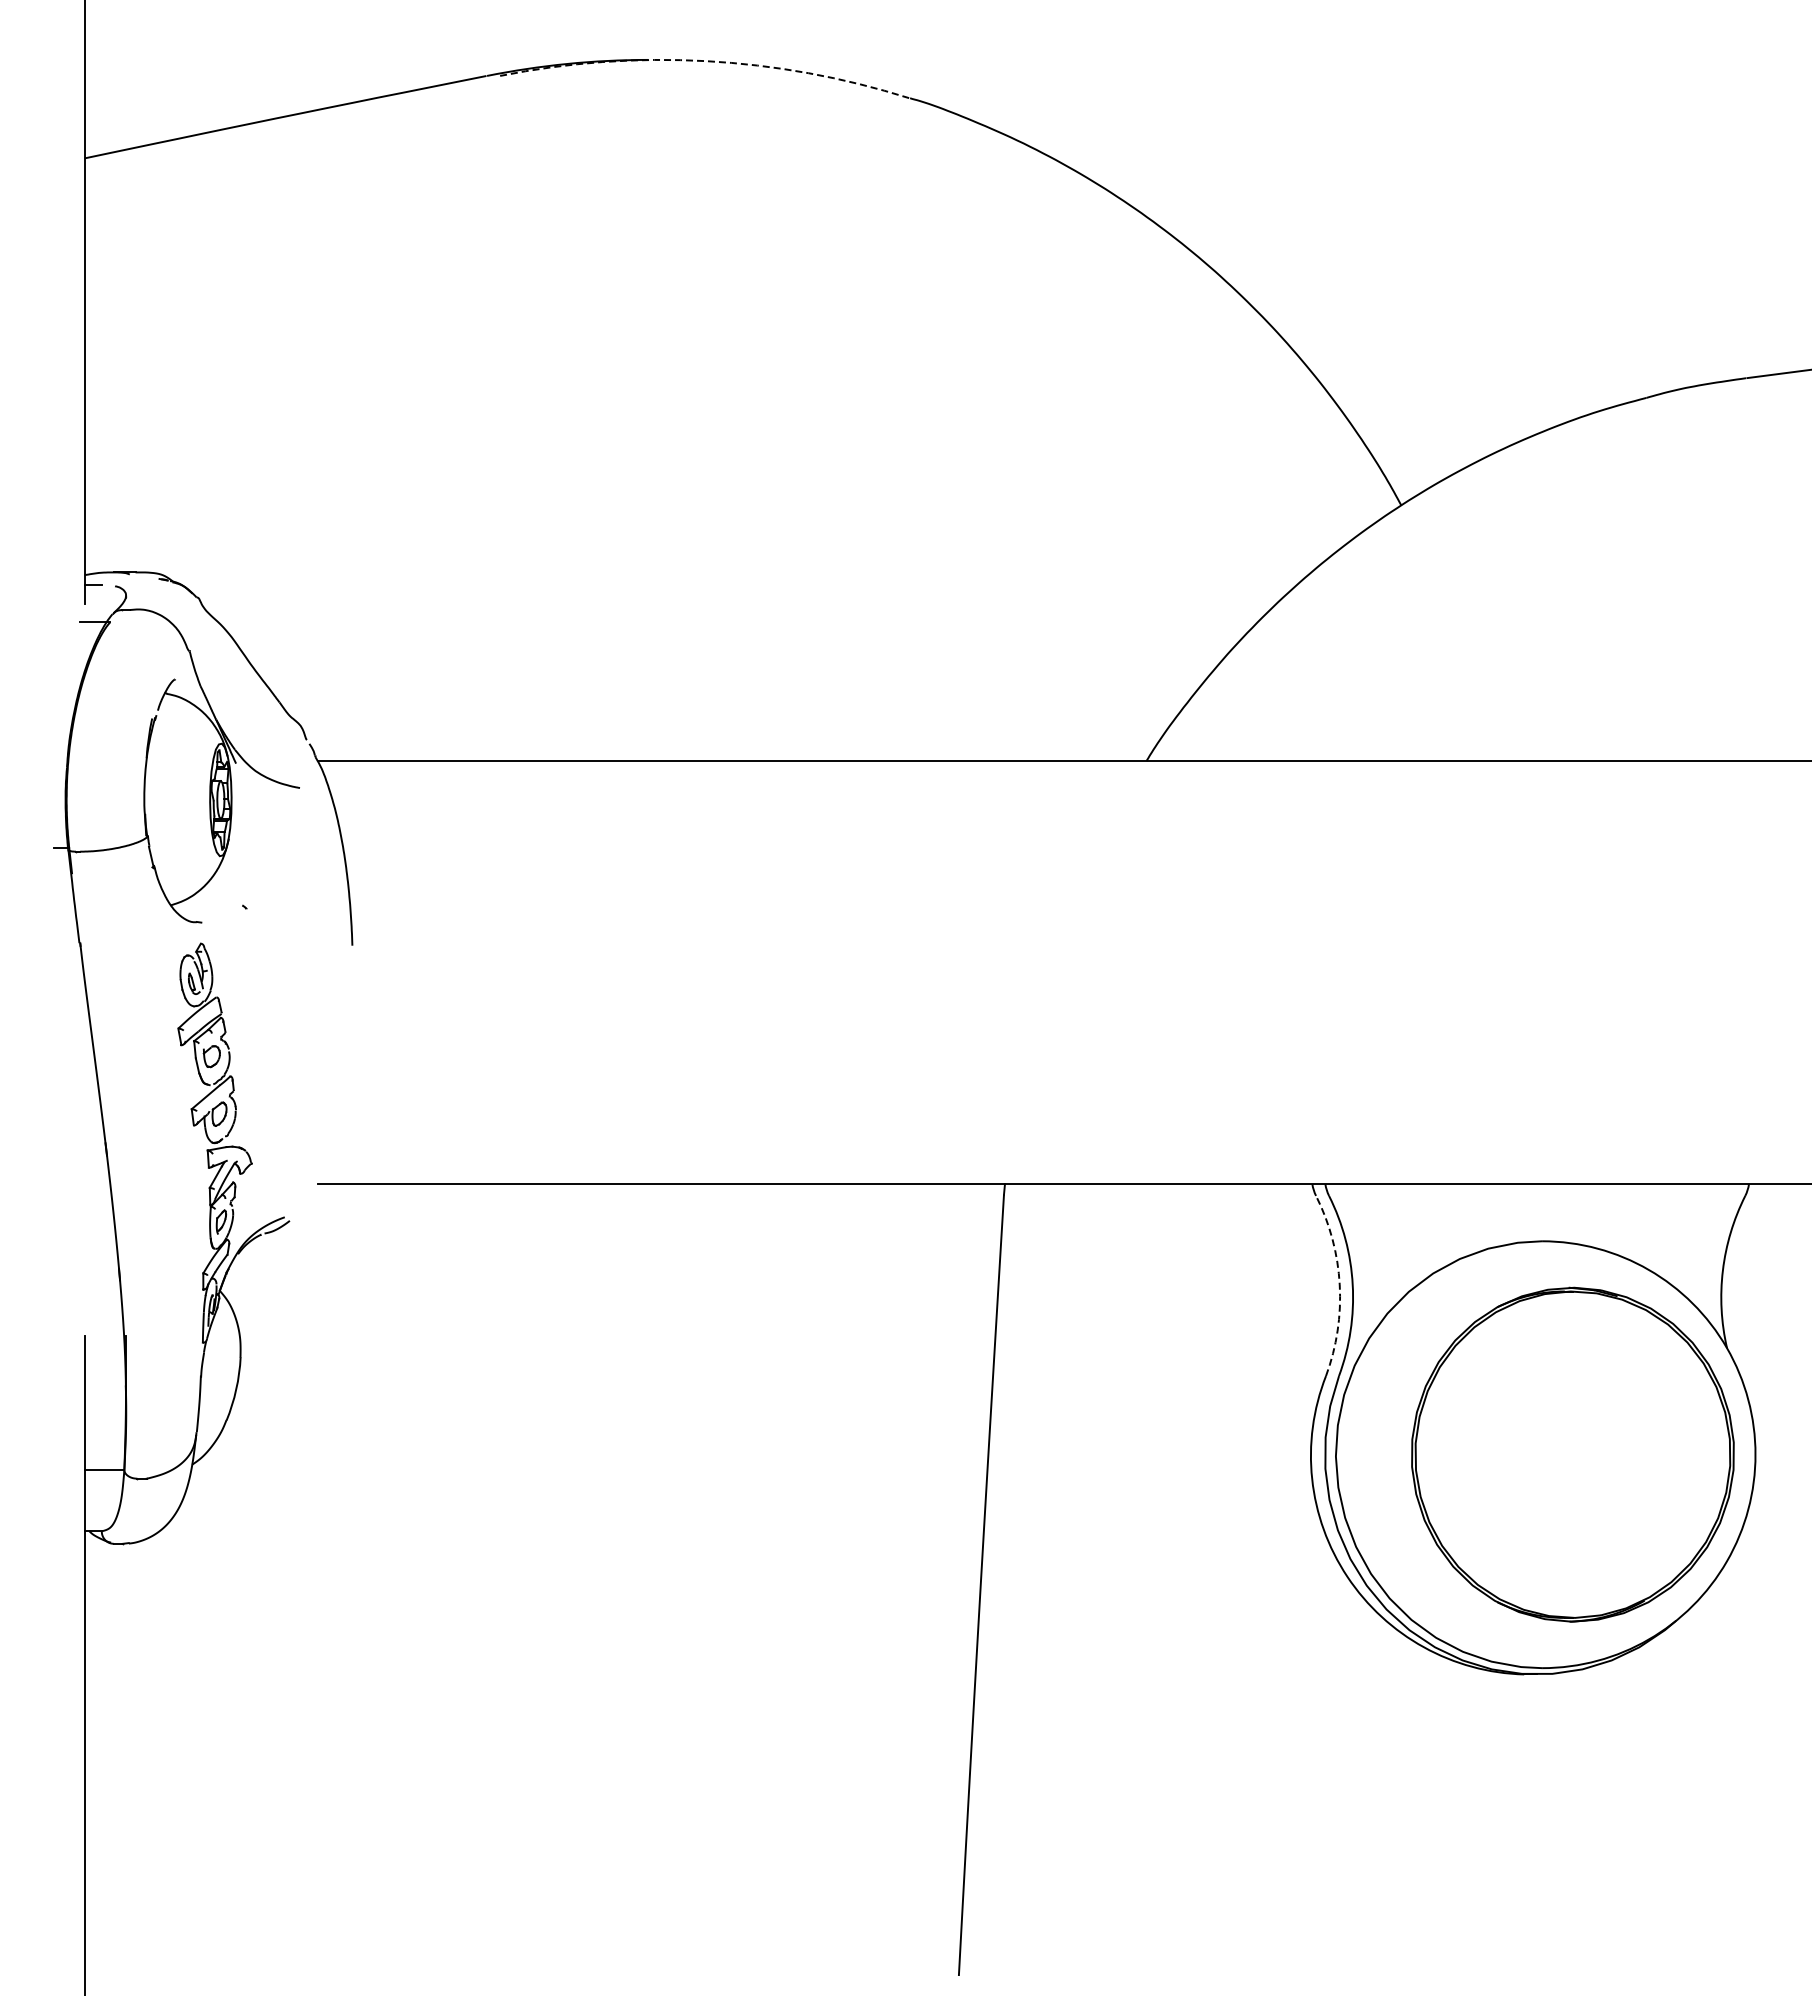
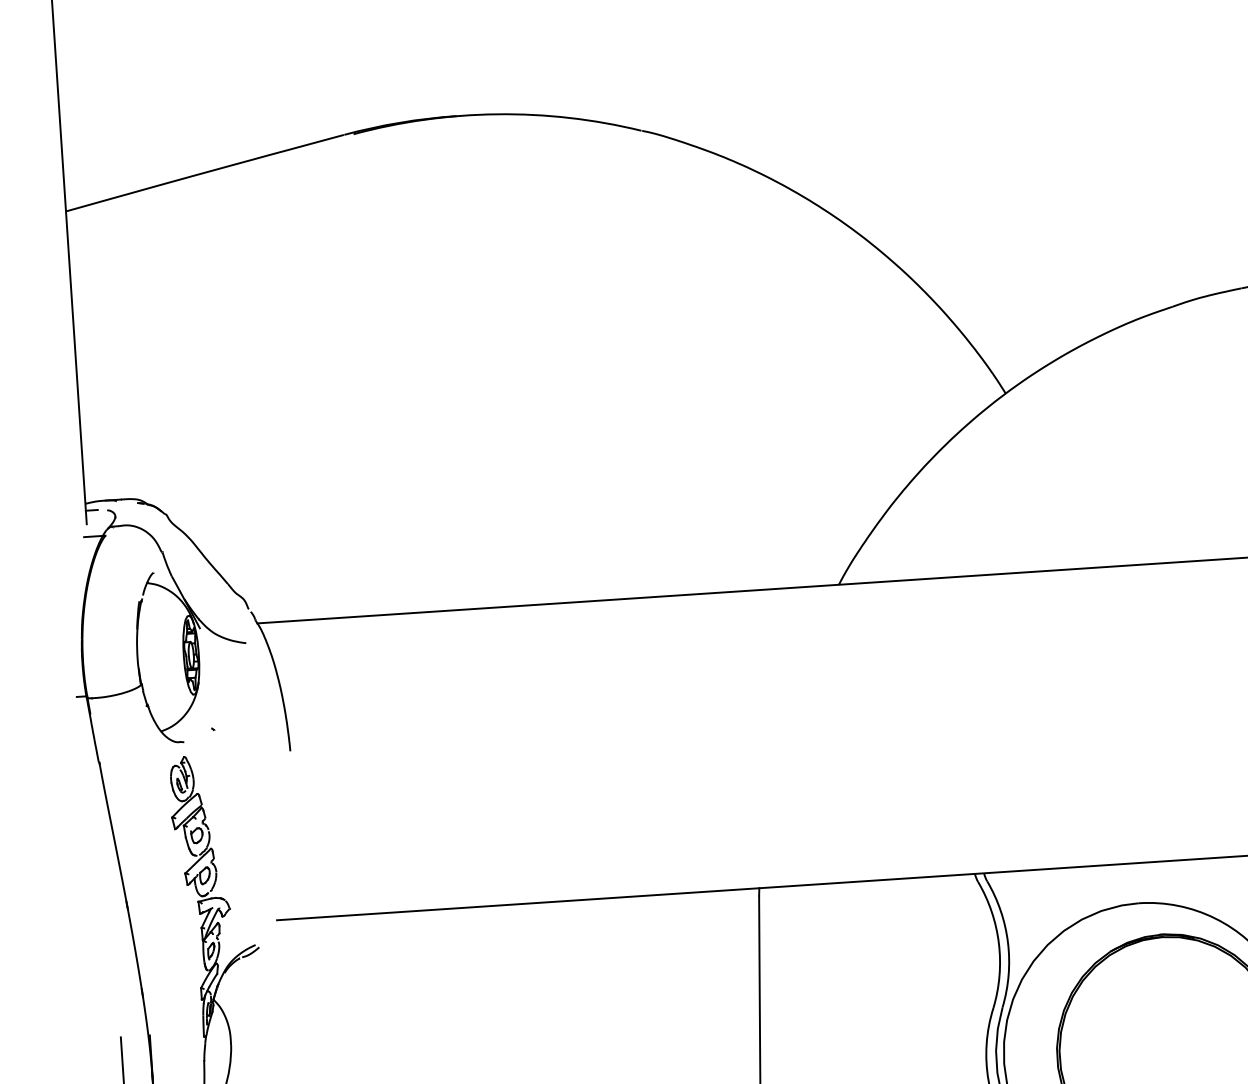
arc: (706, 61) -> (497, 114), dashed -> solid
arc: (1339, 1284) -> (998, 943), dashed -> solid

